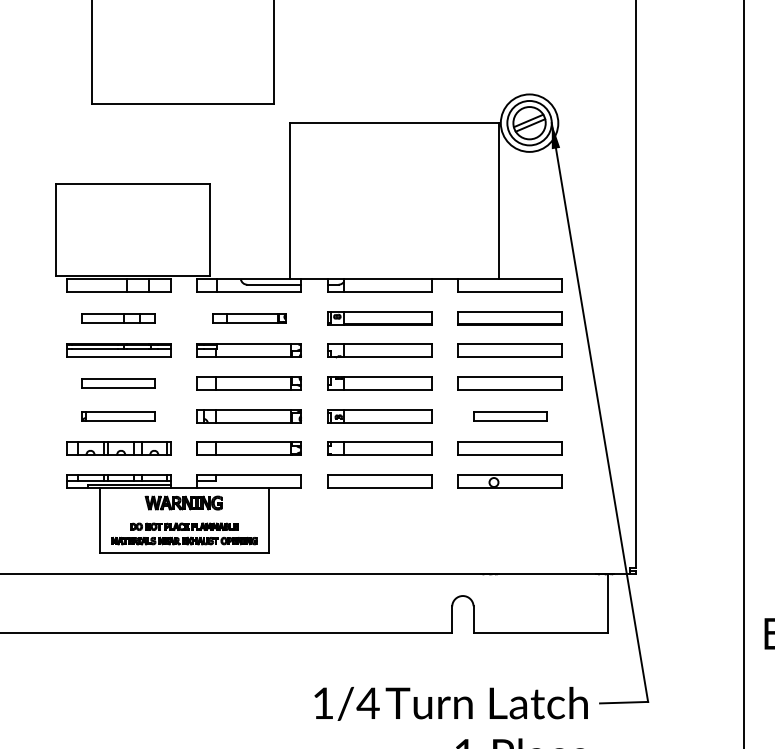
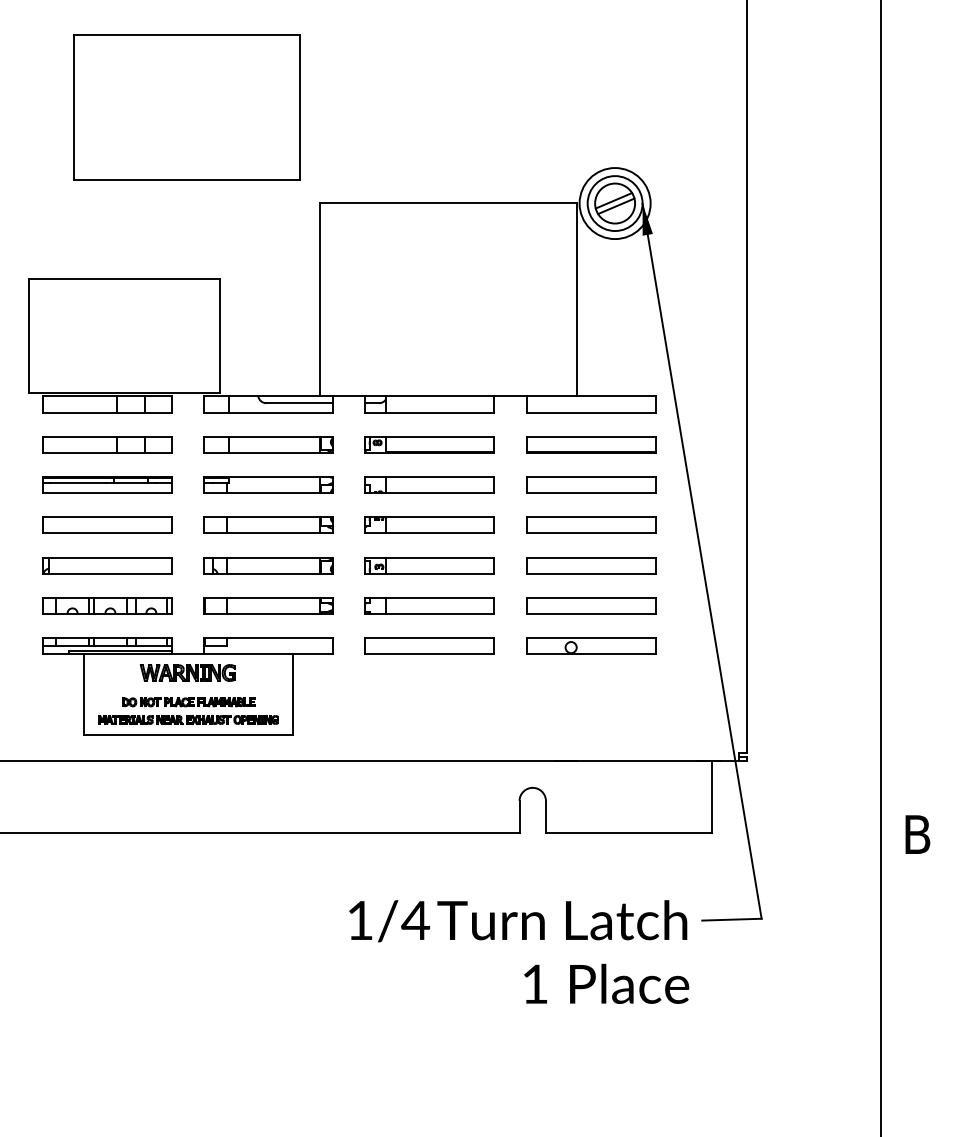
part: (118, 318) -> (107, 444), size x1.43
part: (249, 318) -> (268, 444), size x1.43
part: (118, 382) -> (107, 524), size x1.43
part: (118, 416) -> (107, 565), size x1.43
part: (510, 416) -> (591, 565), size x1.43

